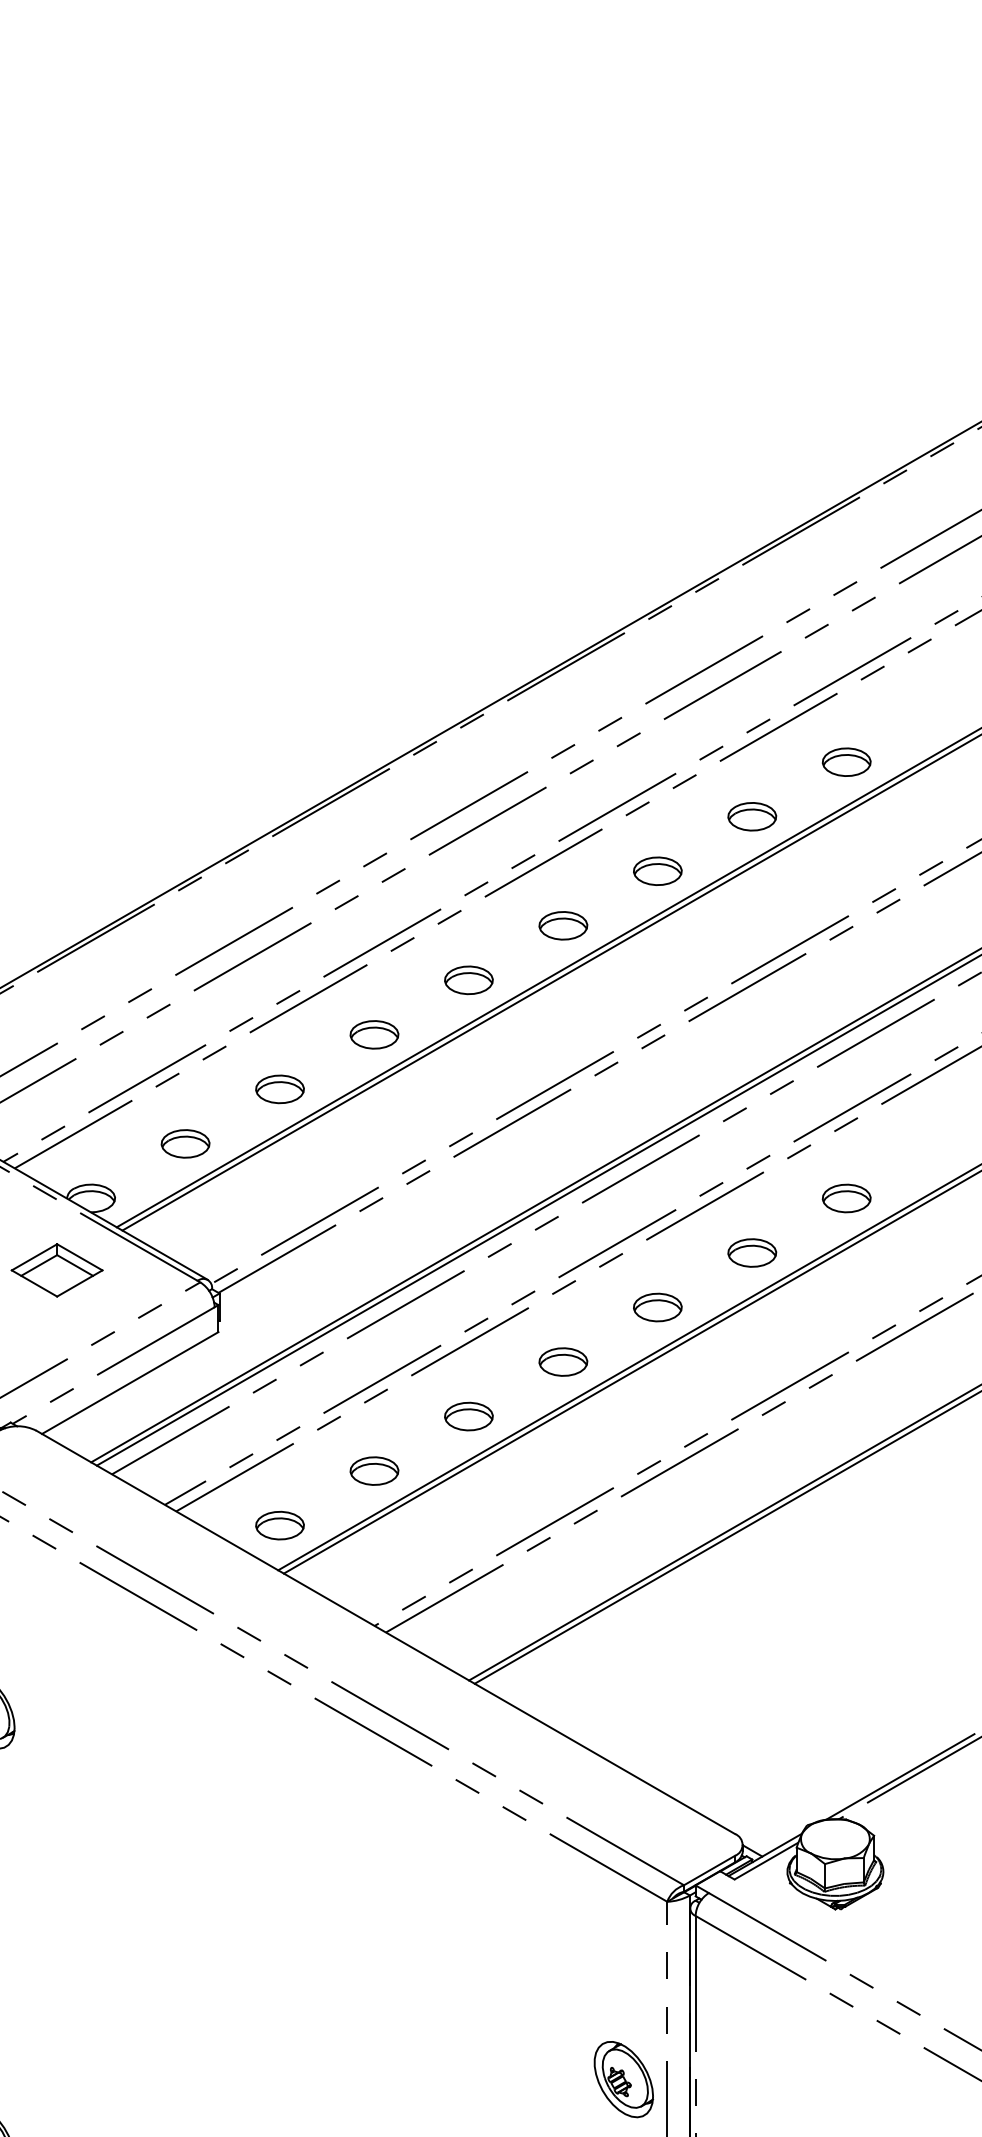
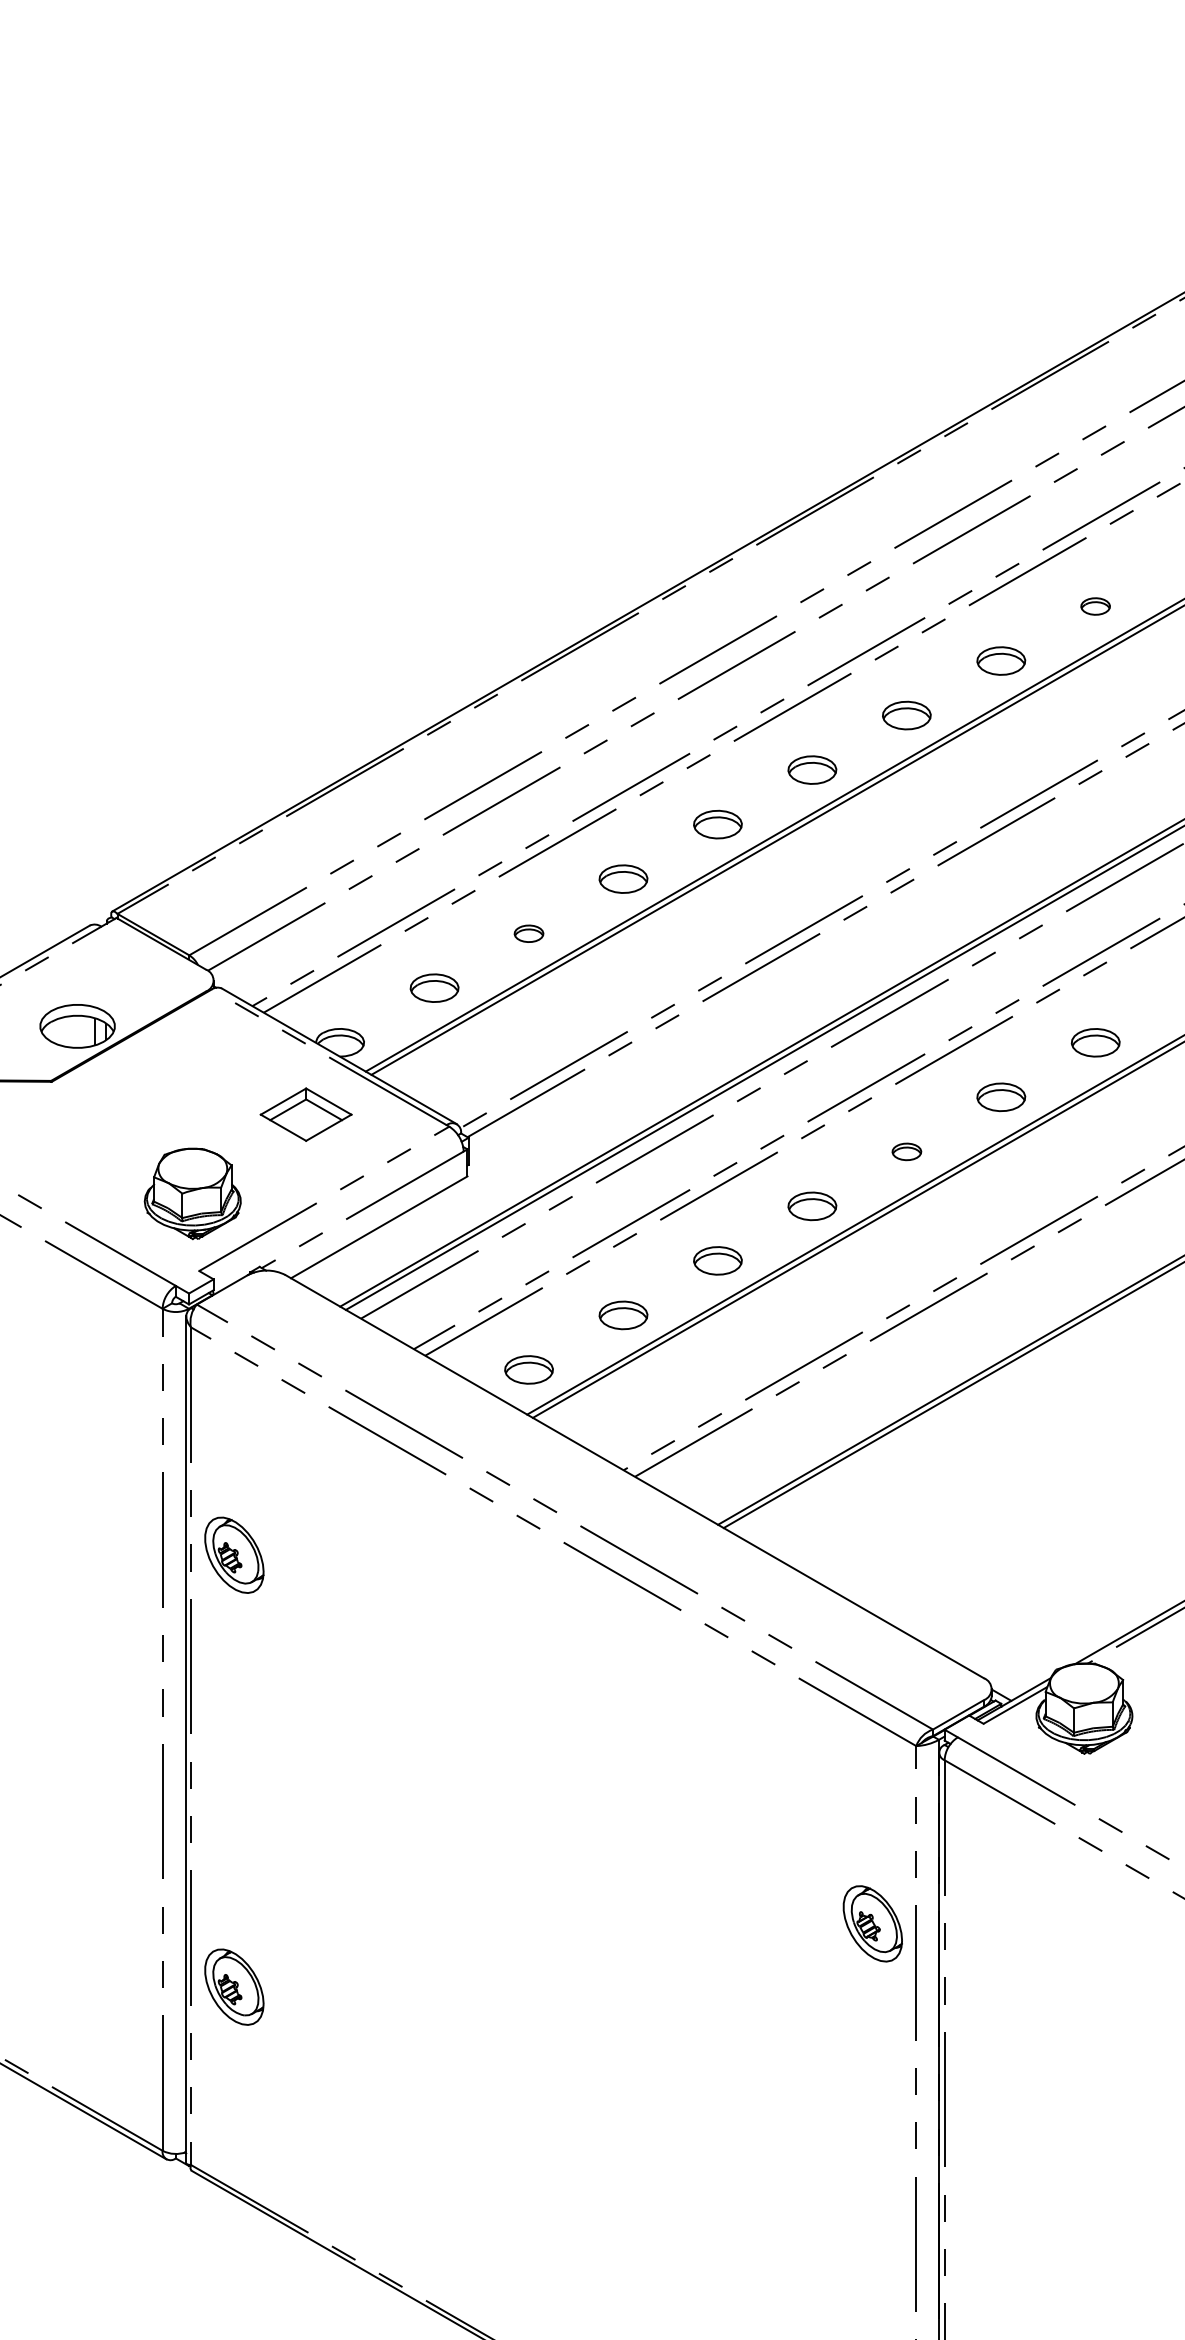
part: (846, 762) -> (1095, 606), size x0.6
part: (279, 1089) -> (528, 933), size x0.6
part: (657, 1307) -> (906, 1151), size x0.6

